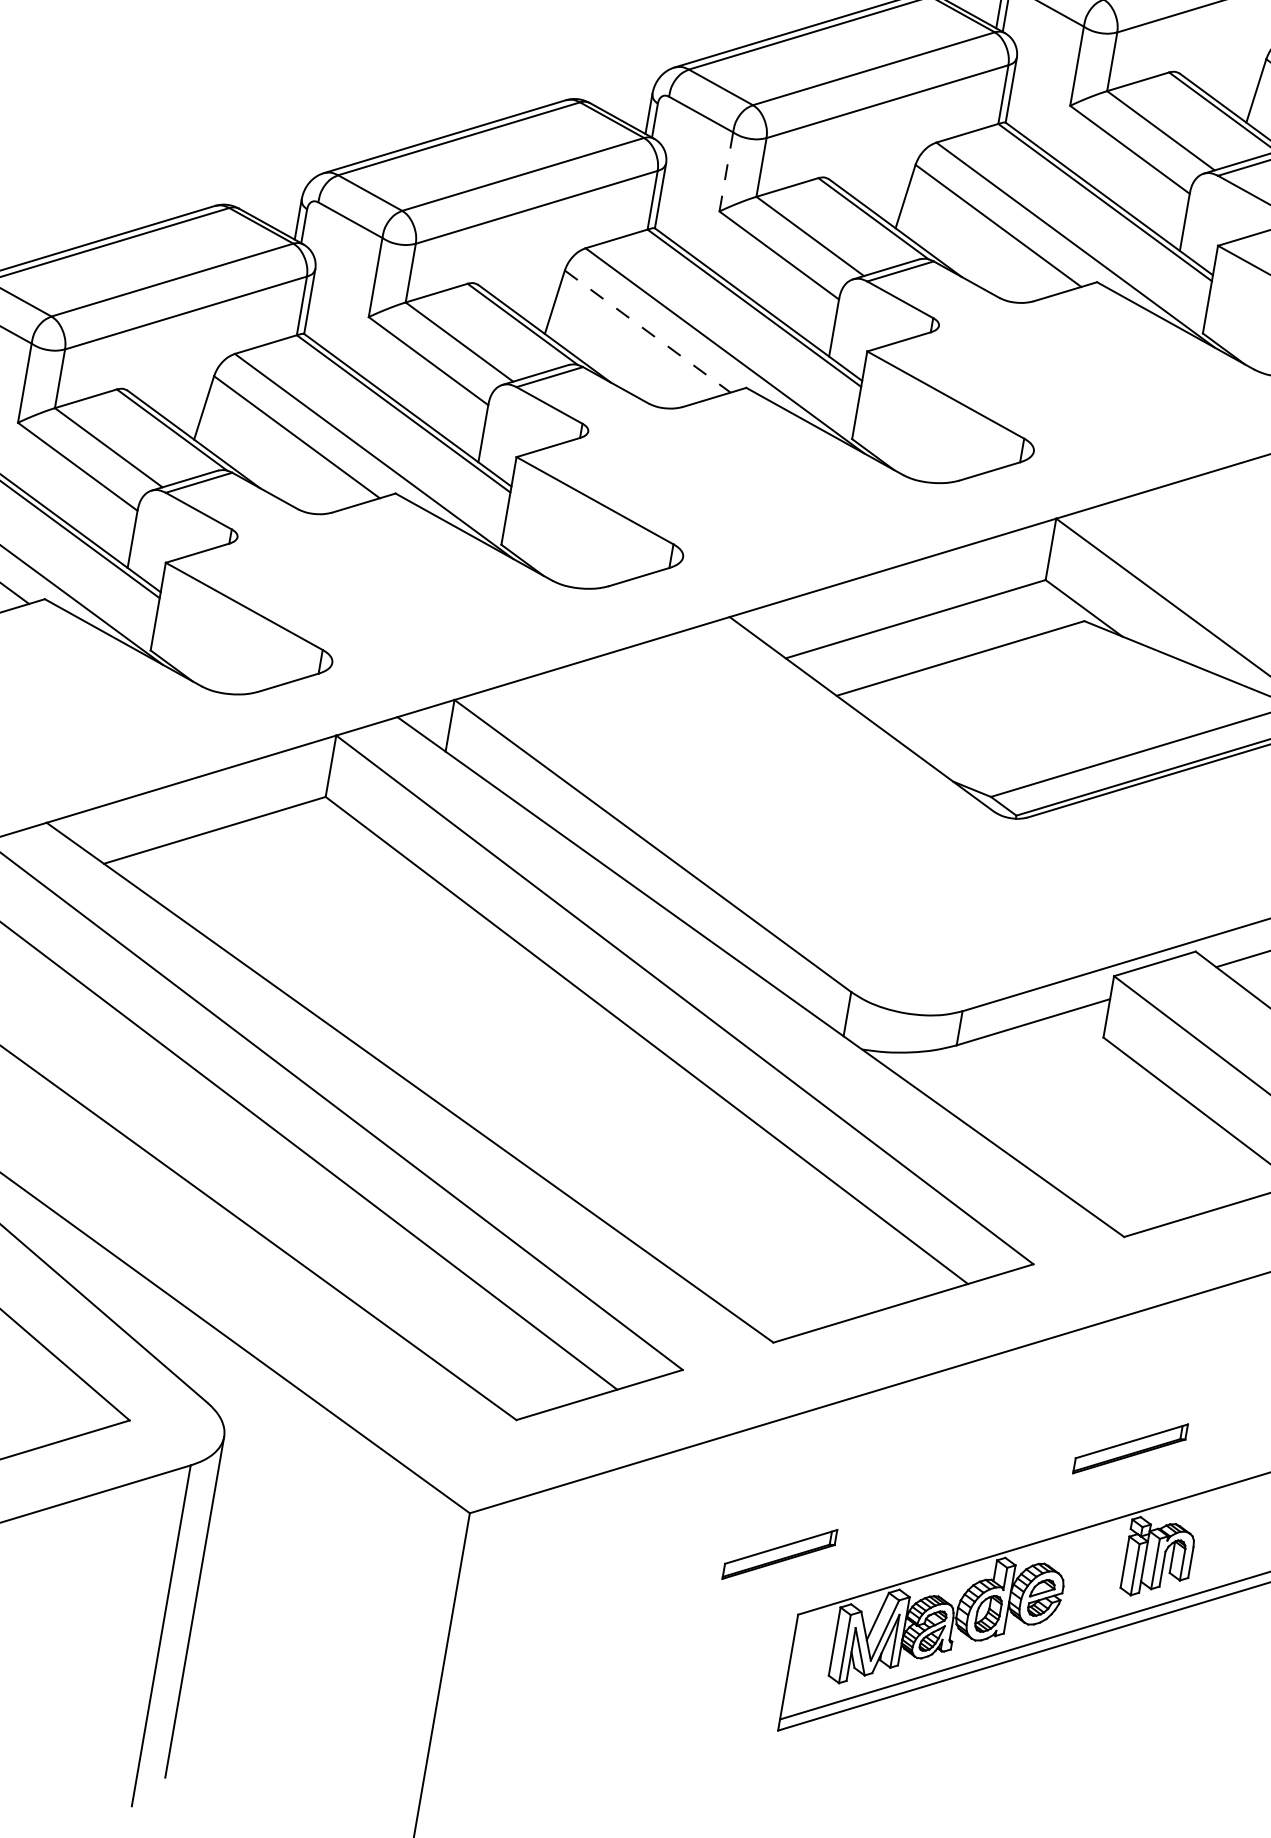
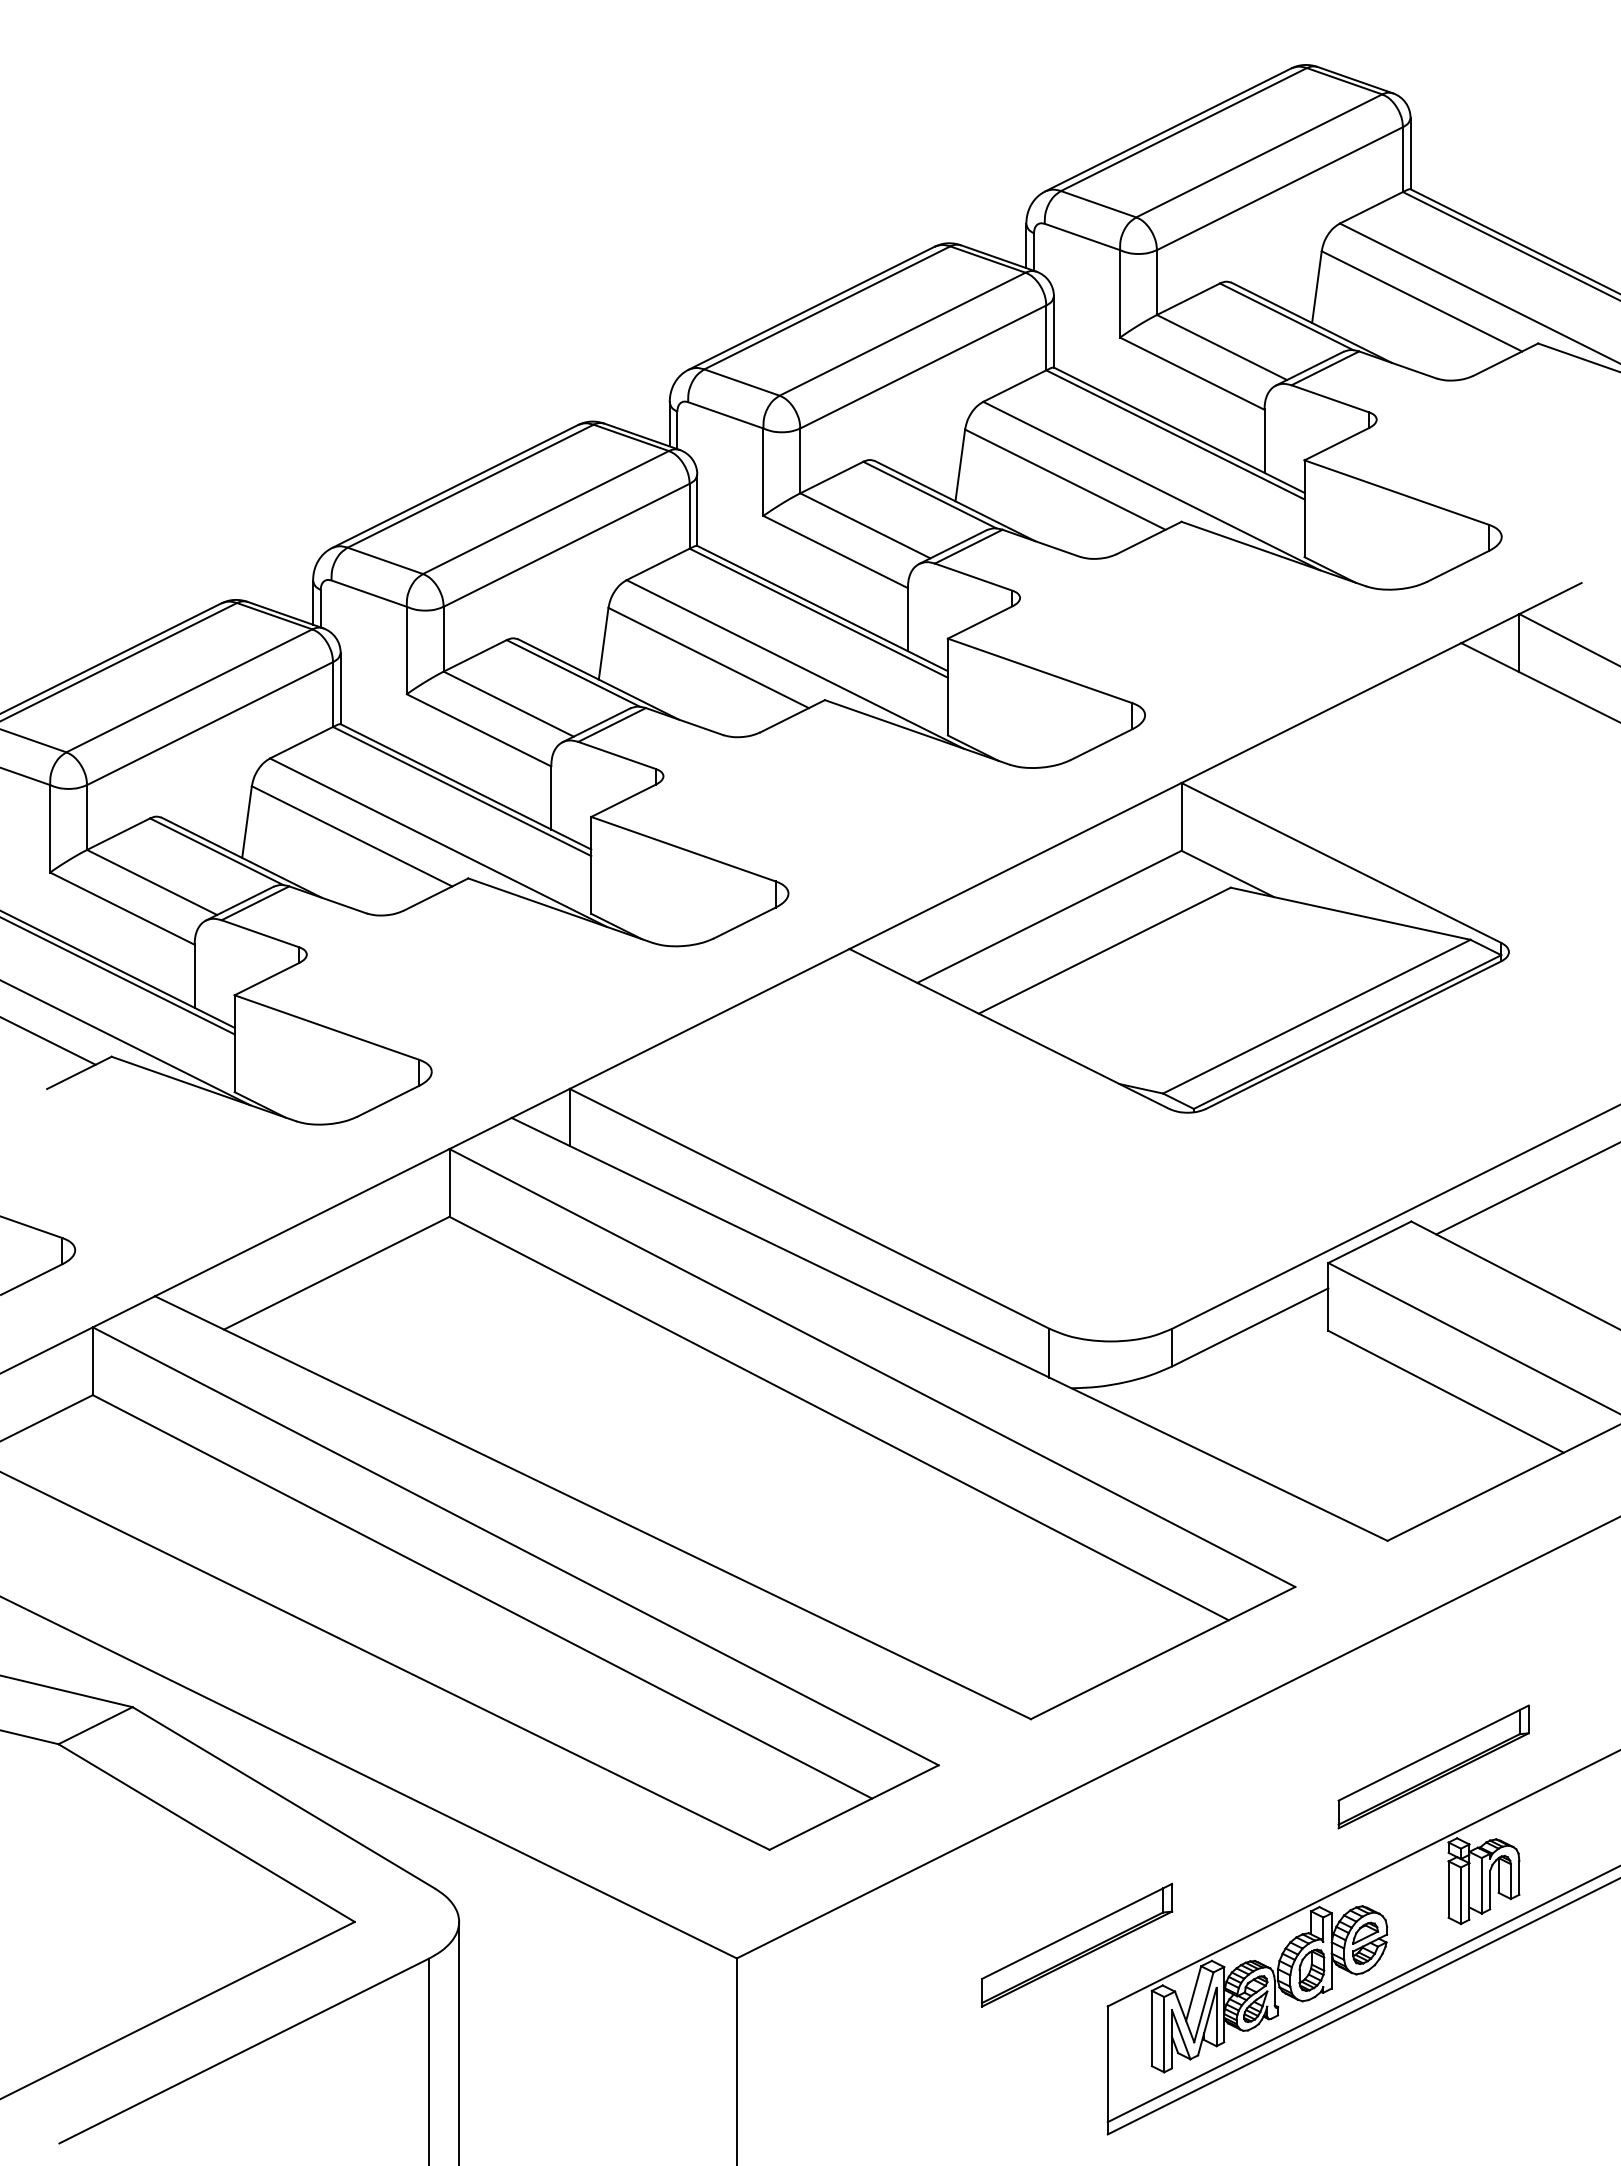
line: (726, 172) -> (763, 472), dashed -> solid
line: (648, 332) -> (709, 658), dashed -> solid
part: (1130, 1448) -> (1433, 1766), size x1.67
part: (779, 1553) -> (1076, 1944), size x1.67

